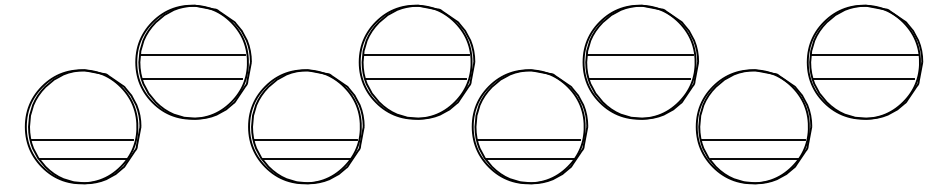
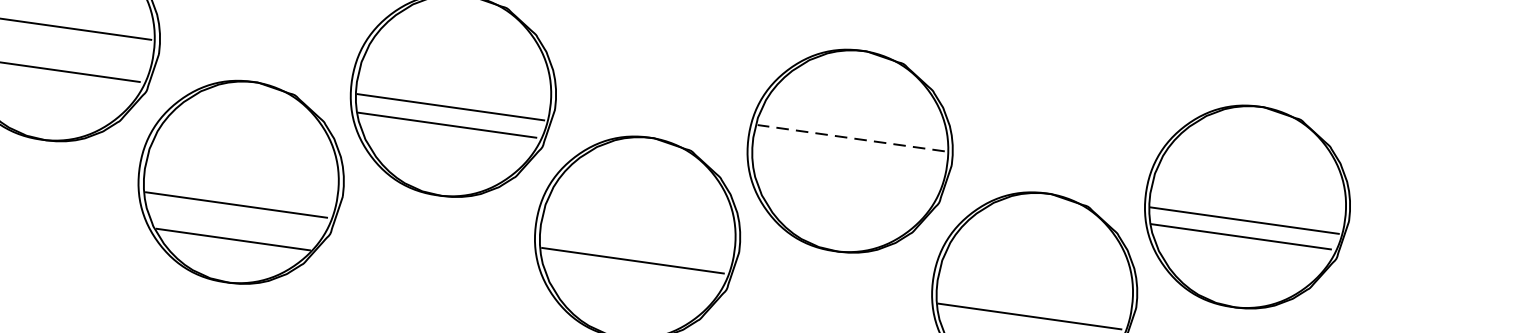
line: (416, 54) -> (450, 106), moved
line: (640, 54) -> (851, 137), solid -> dashed
line: (864, 54) -> (1244, 219), moved
line: (639, 79) -> (843, 181), removed
line: (529, 159) -> (628, 295), removed

